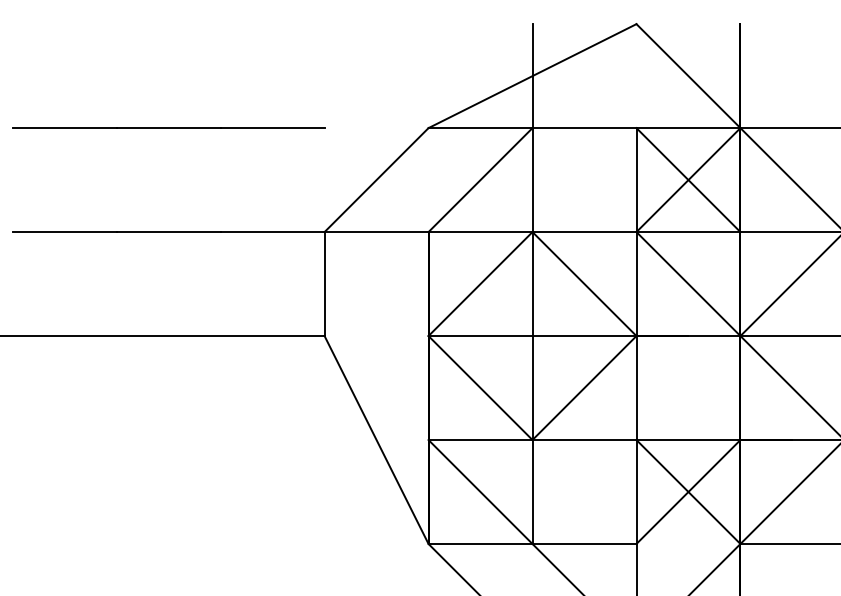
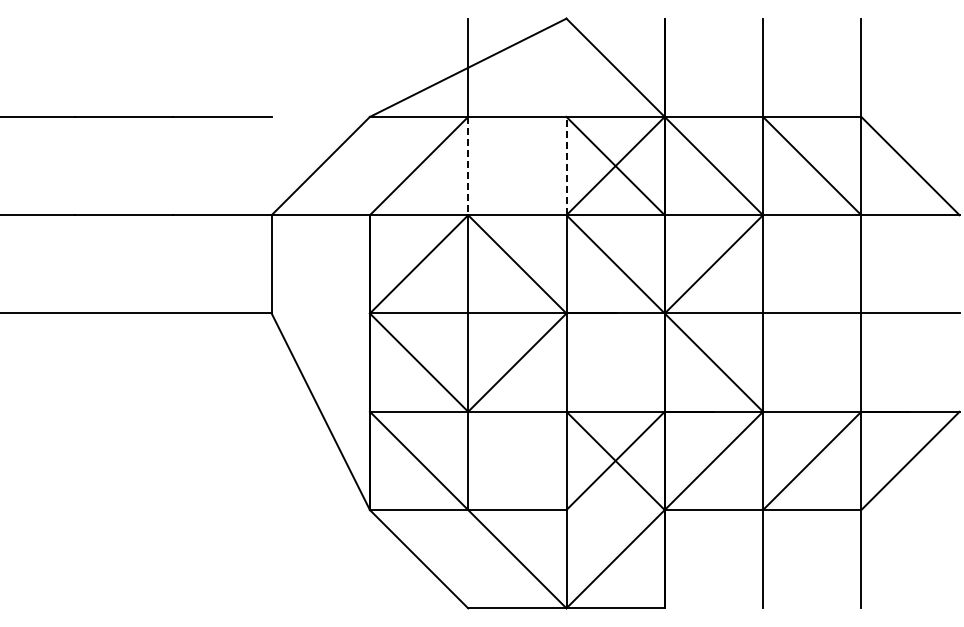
line: (636, 179) -> (566, 165), solid -> dashed
line: (532, 180) -> (468, 166), solid -> dashed

